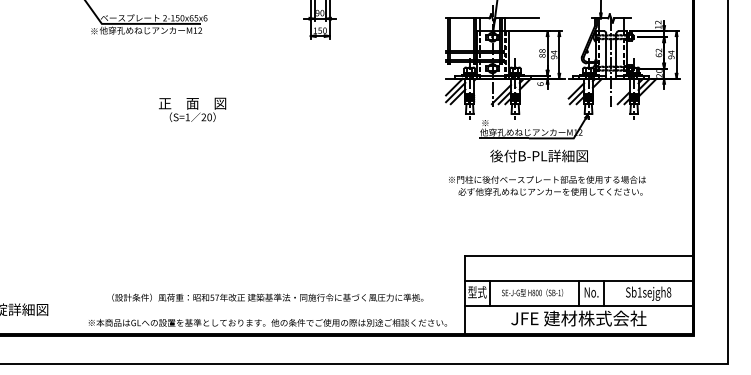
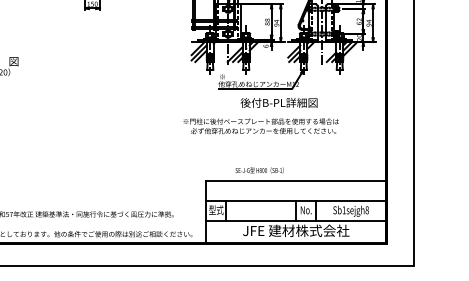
text: (538, 155) -> (278, 102), moved
text: (547, 185) -> (261, 126), moved
text: (532, 292) -> (259, 170), moved

